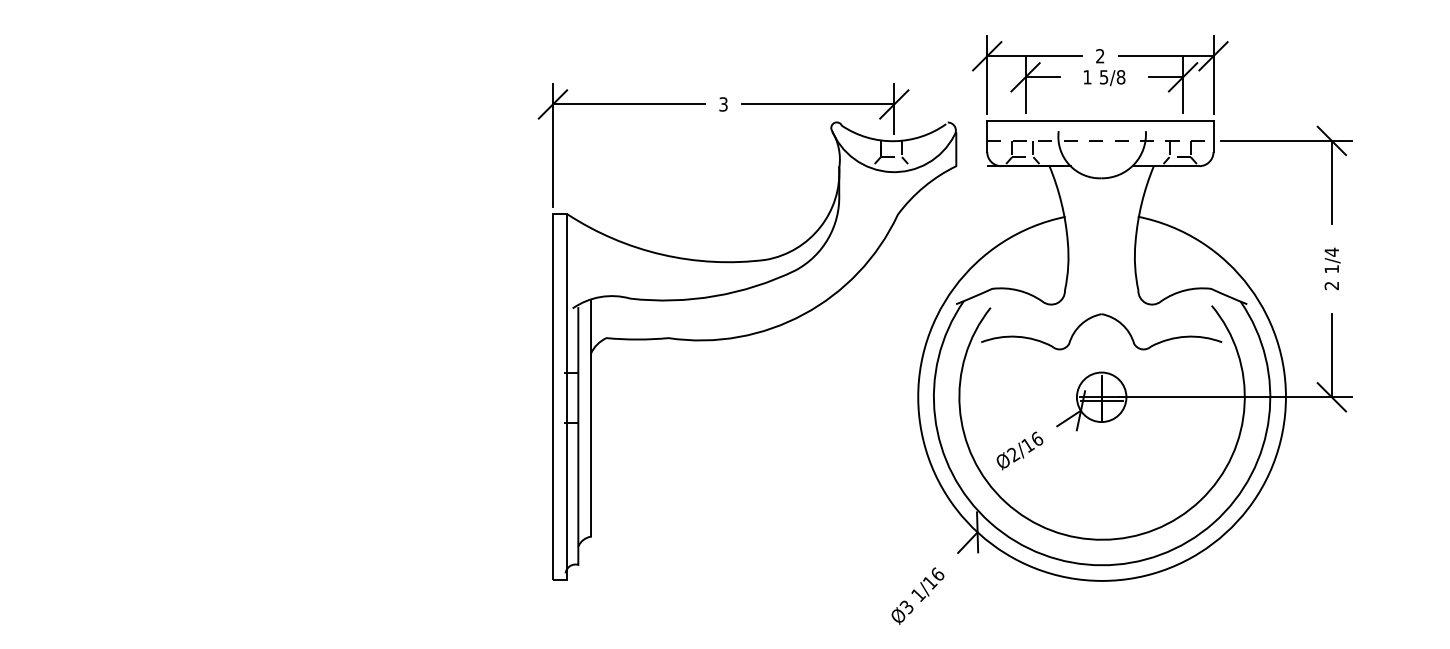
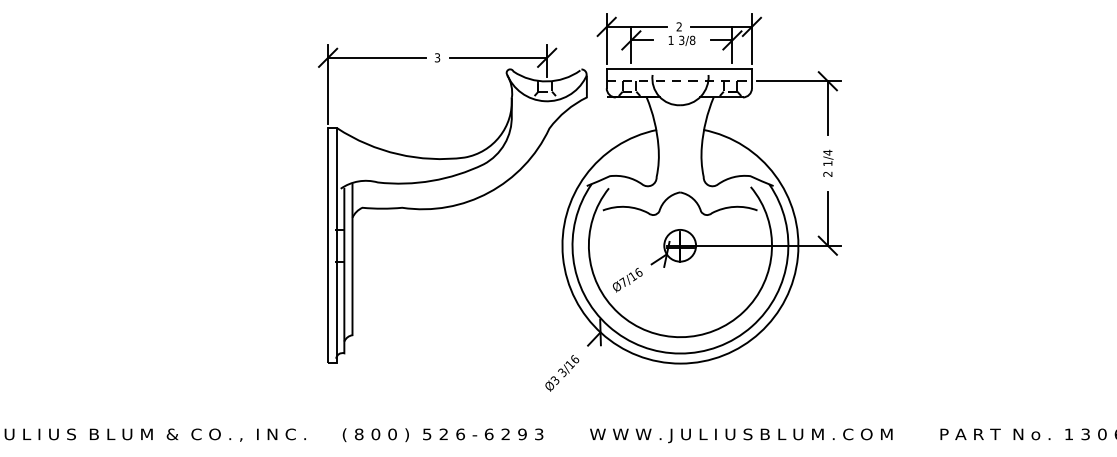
text: (1103, 75) -> (681, 39), 5/8 -> 3/8
text: (1013, 454) -> (623, 282), Ø2/16 -> Ø7/16
text: (918, 594) -> (562, 372), 1/16 -> 3/16

